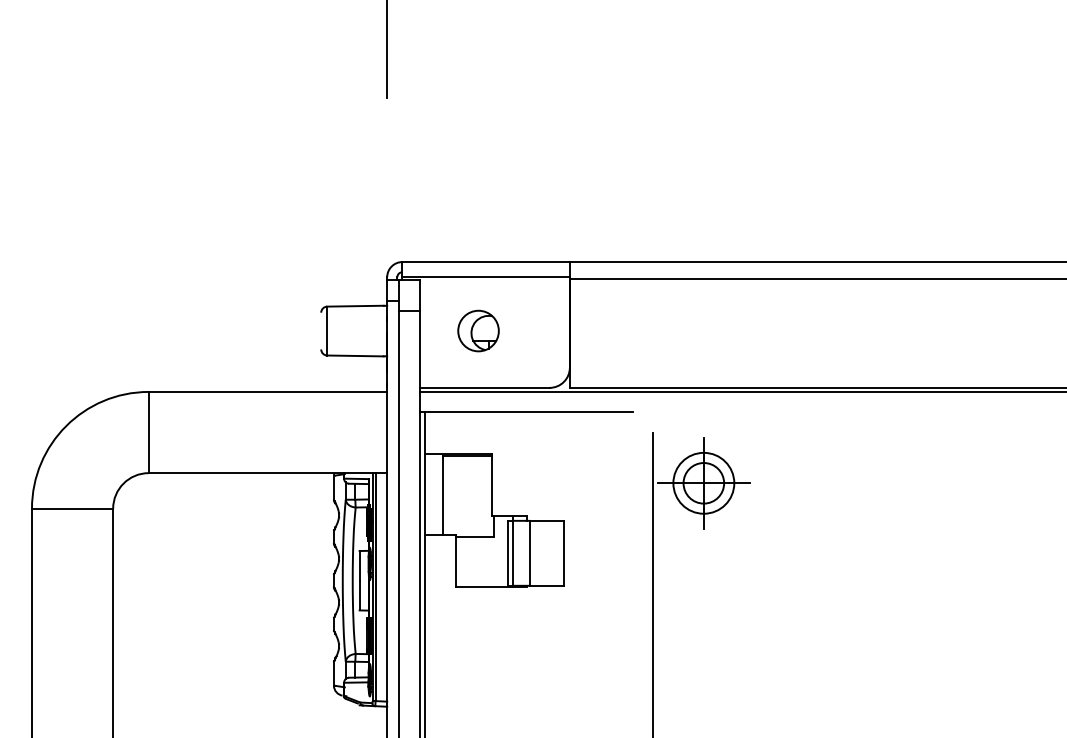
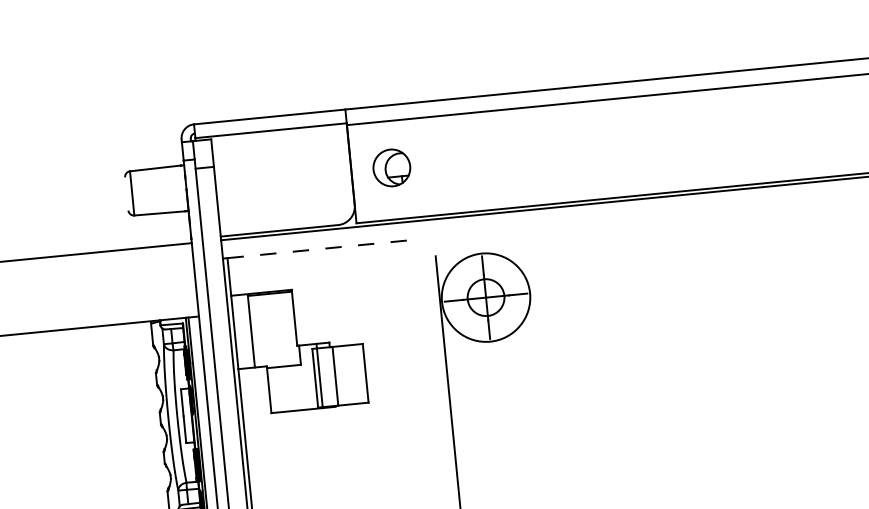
part: (478, 330) -> (391, 167), moved
line: (529, 412) -> (322, 249), solid -> dashed
circle: (703, 482) -> (485, 296), size x1.6

